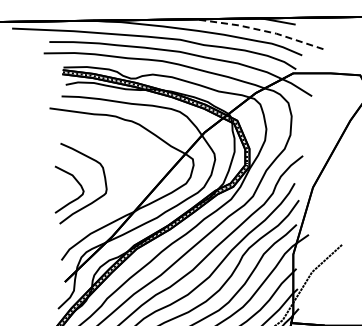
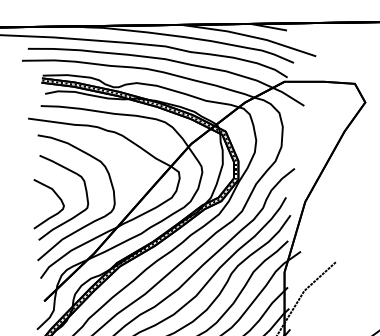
line: (260, 30) -> (250, 36), dashed -> solid
curve: (107, 207) -> (89, 222), added

